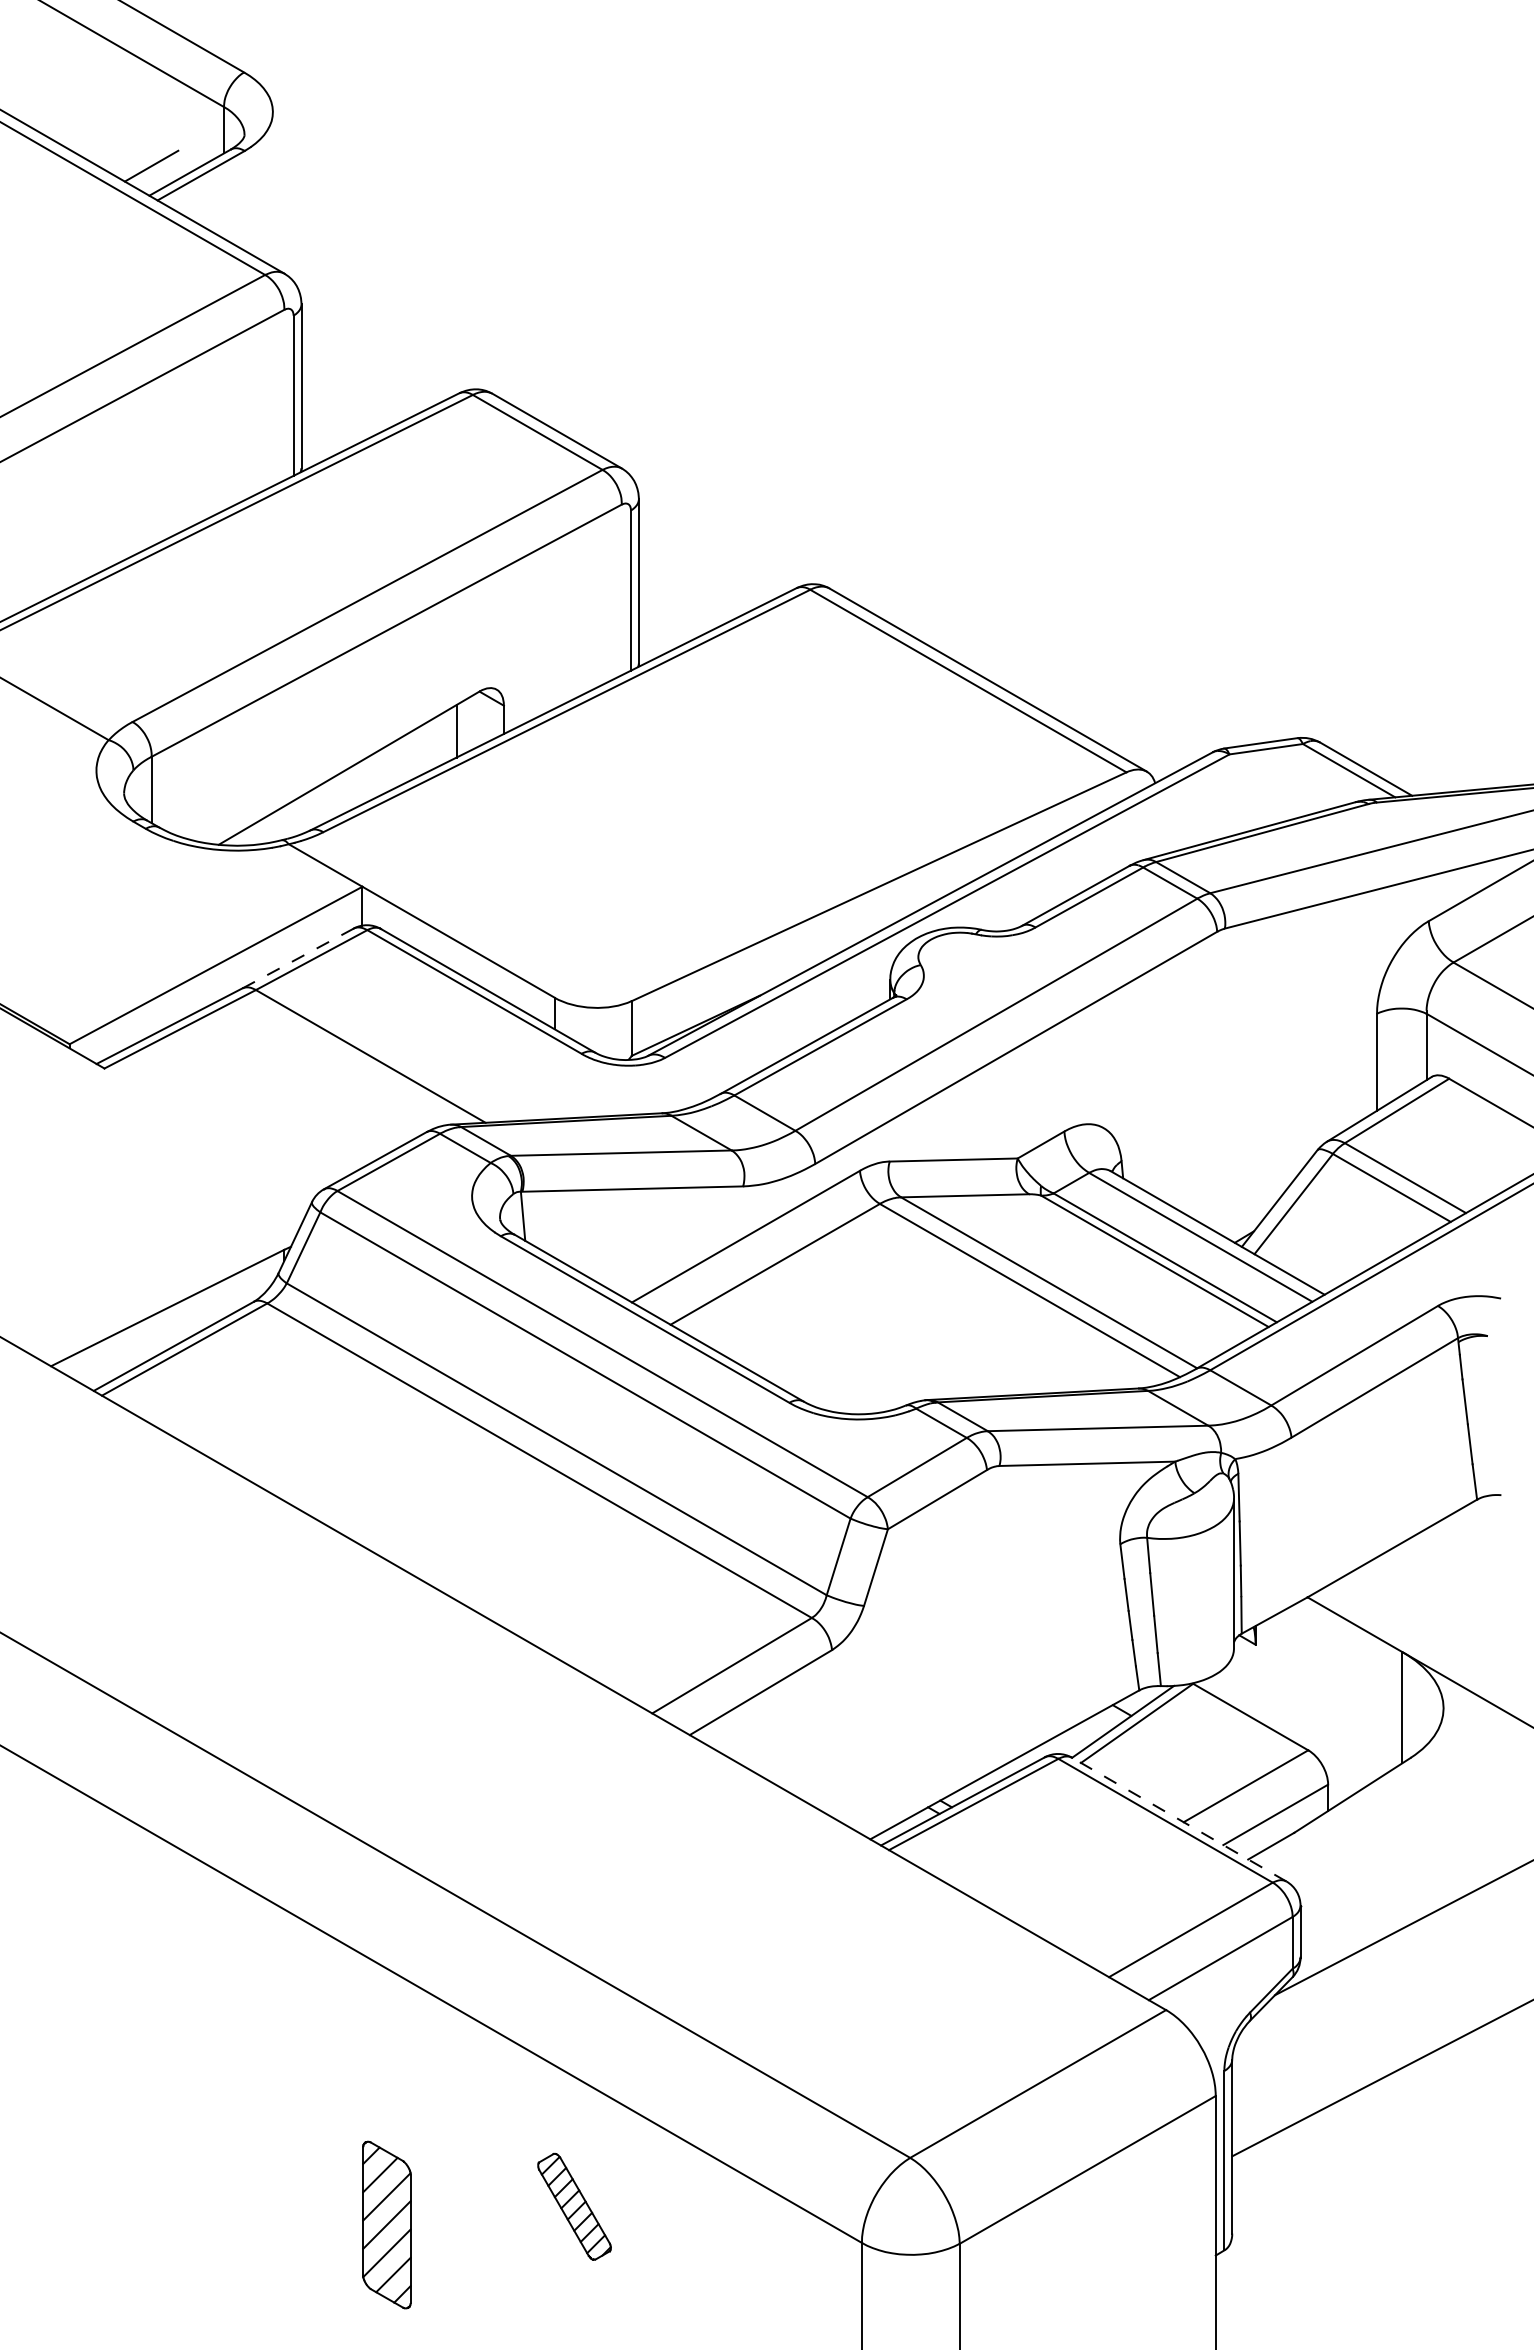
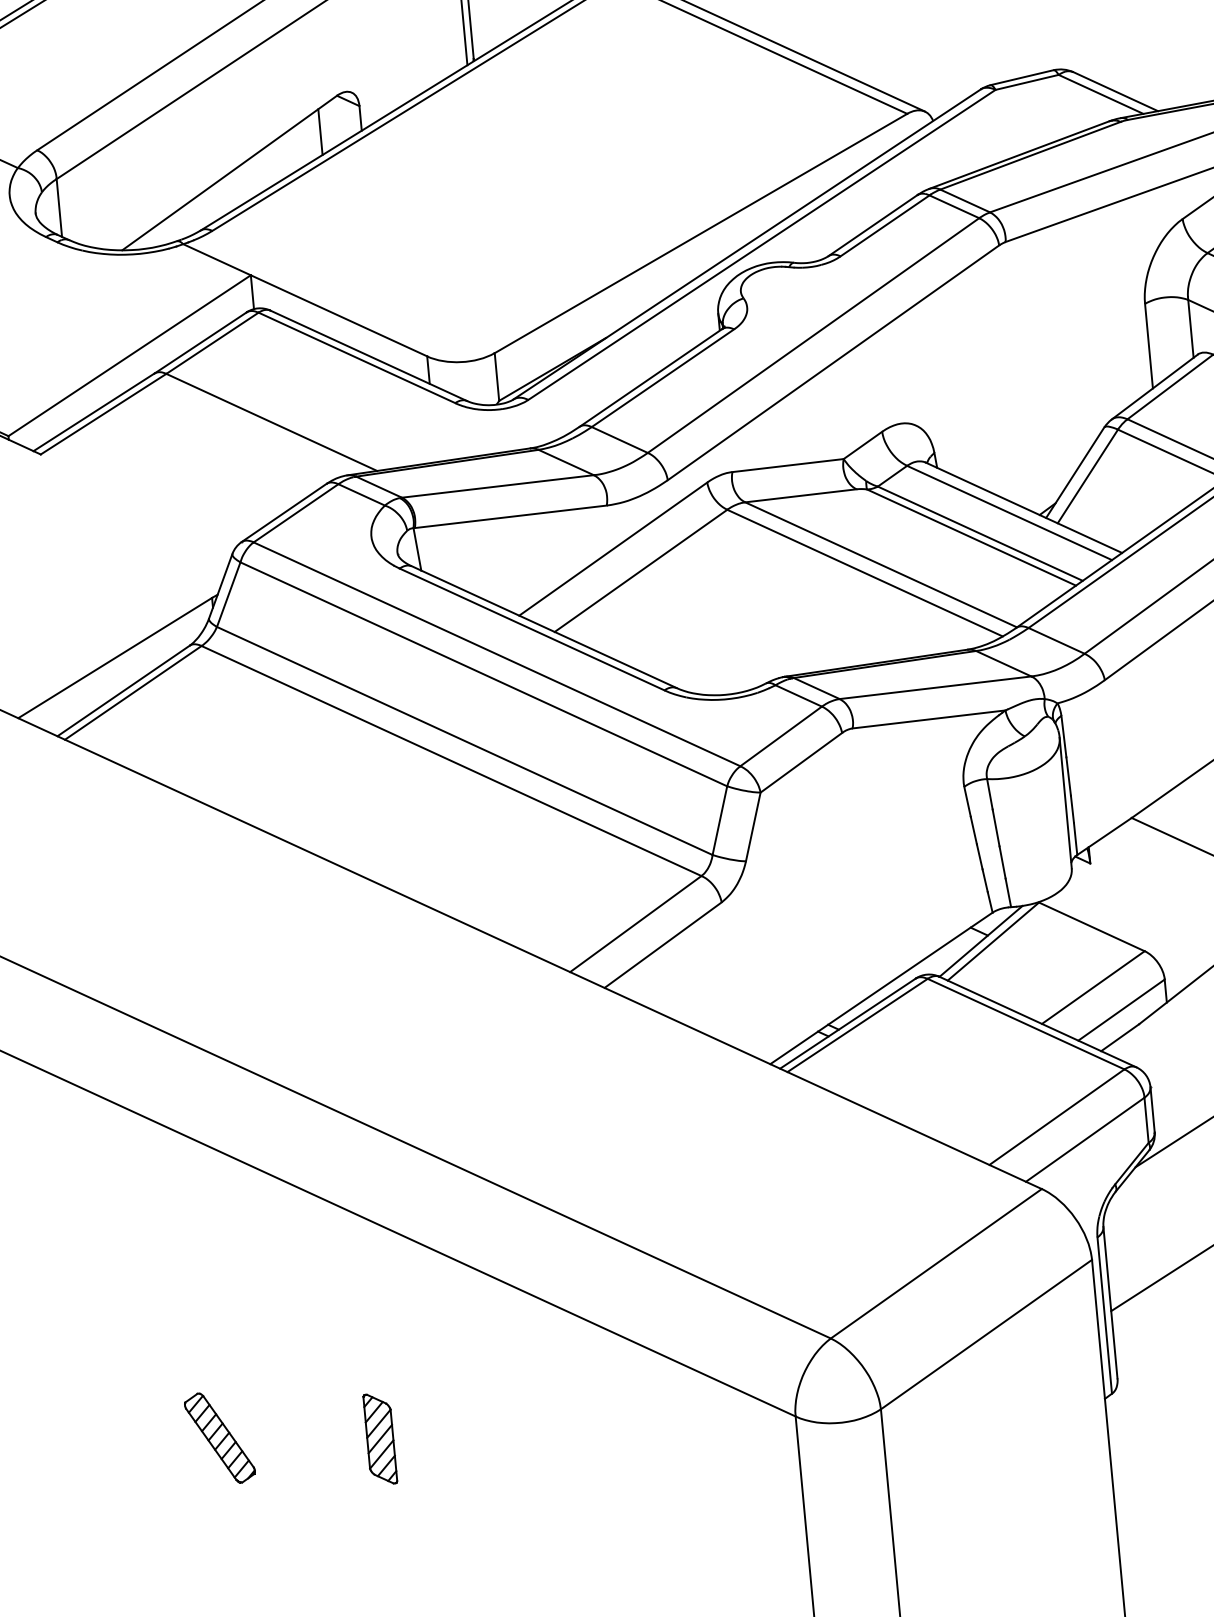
line: (297, 958) -> (200, 343), dashed -> solid
line: (1179, 1819) -> (1038, 1021), dashed -> solid
part: (574, 2206) -> (219, 1437), moved
part: (386, 2224) -> (379, 1438), size x0.62

